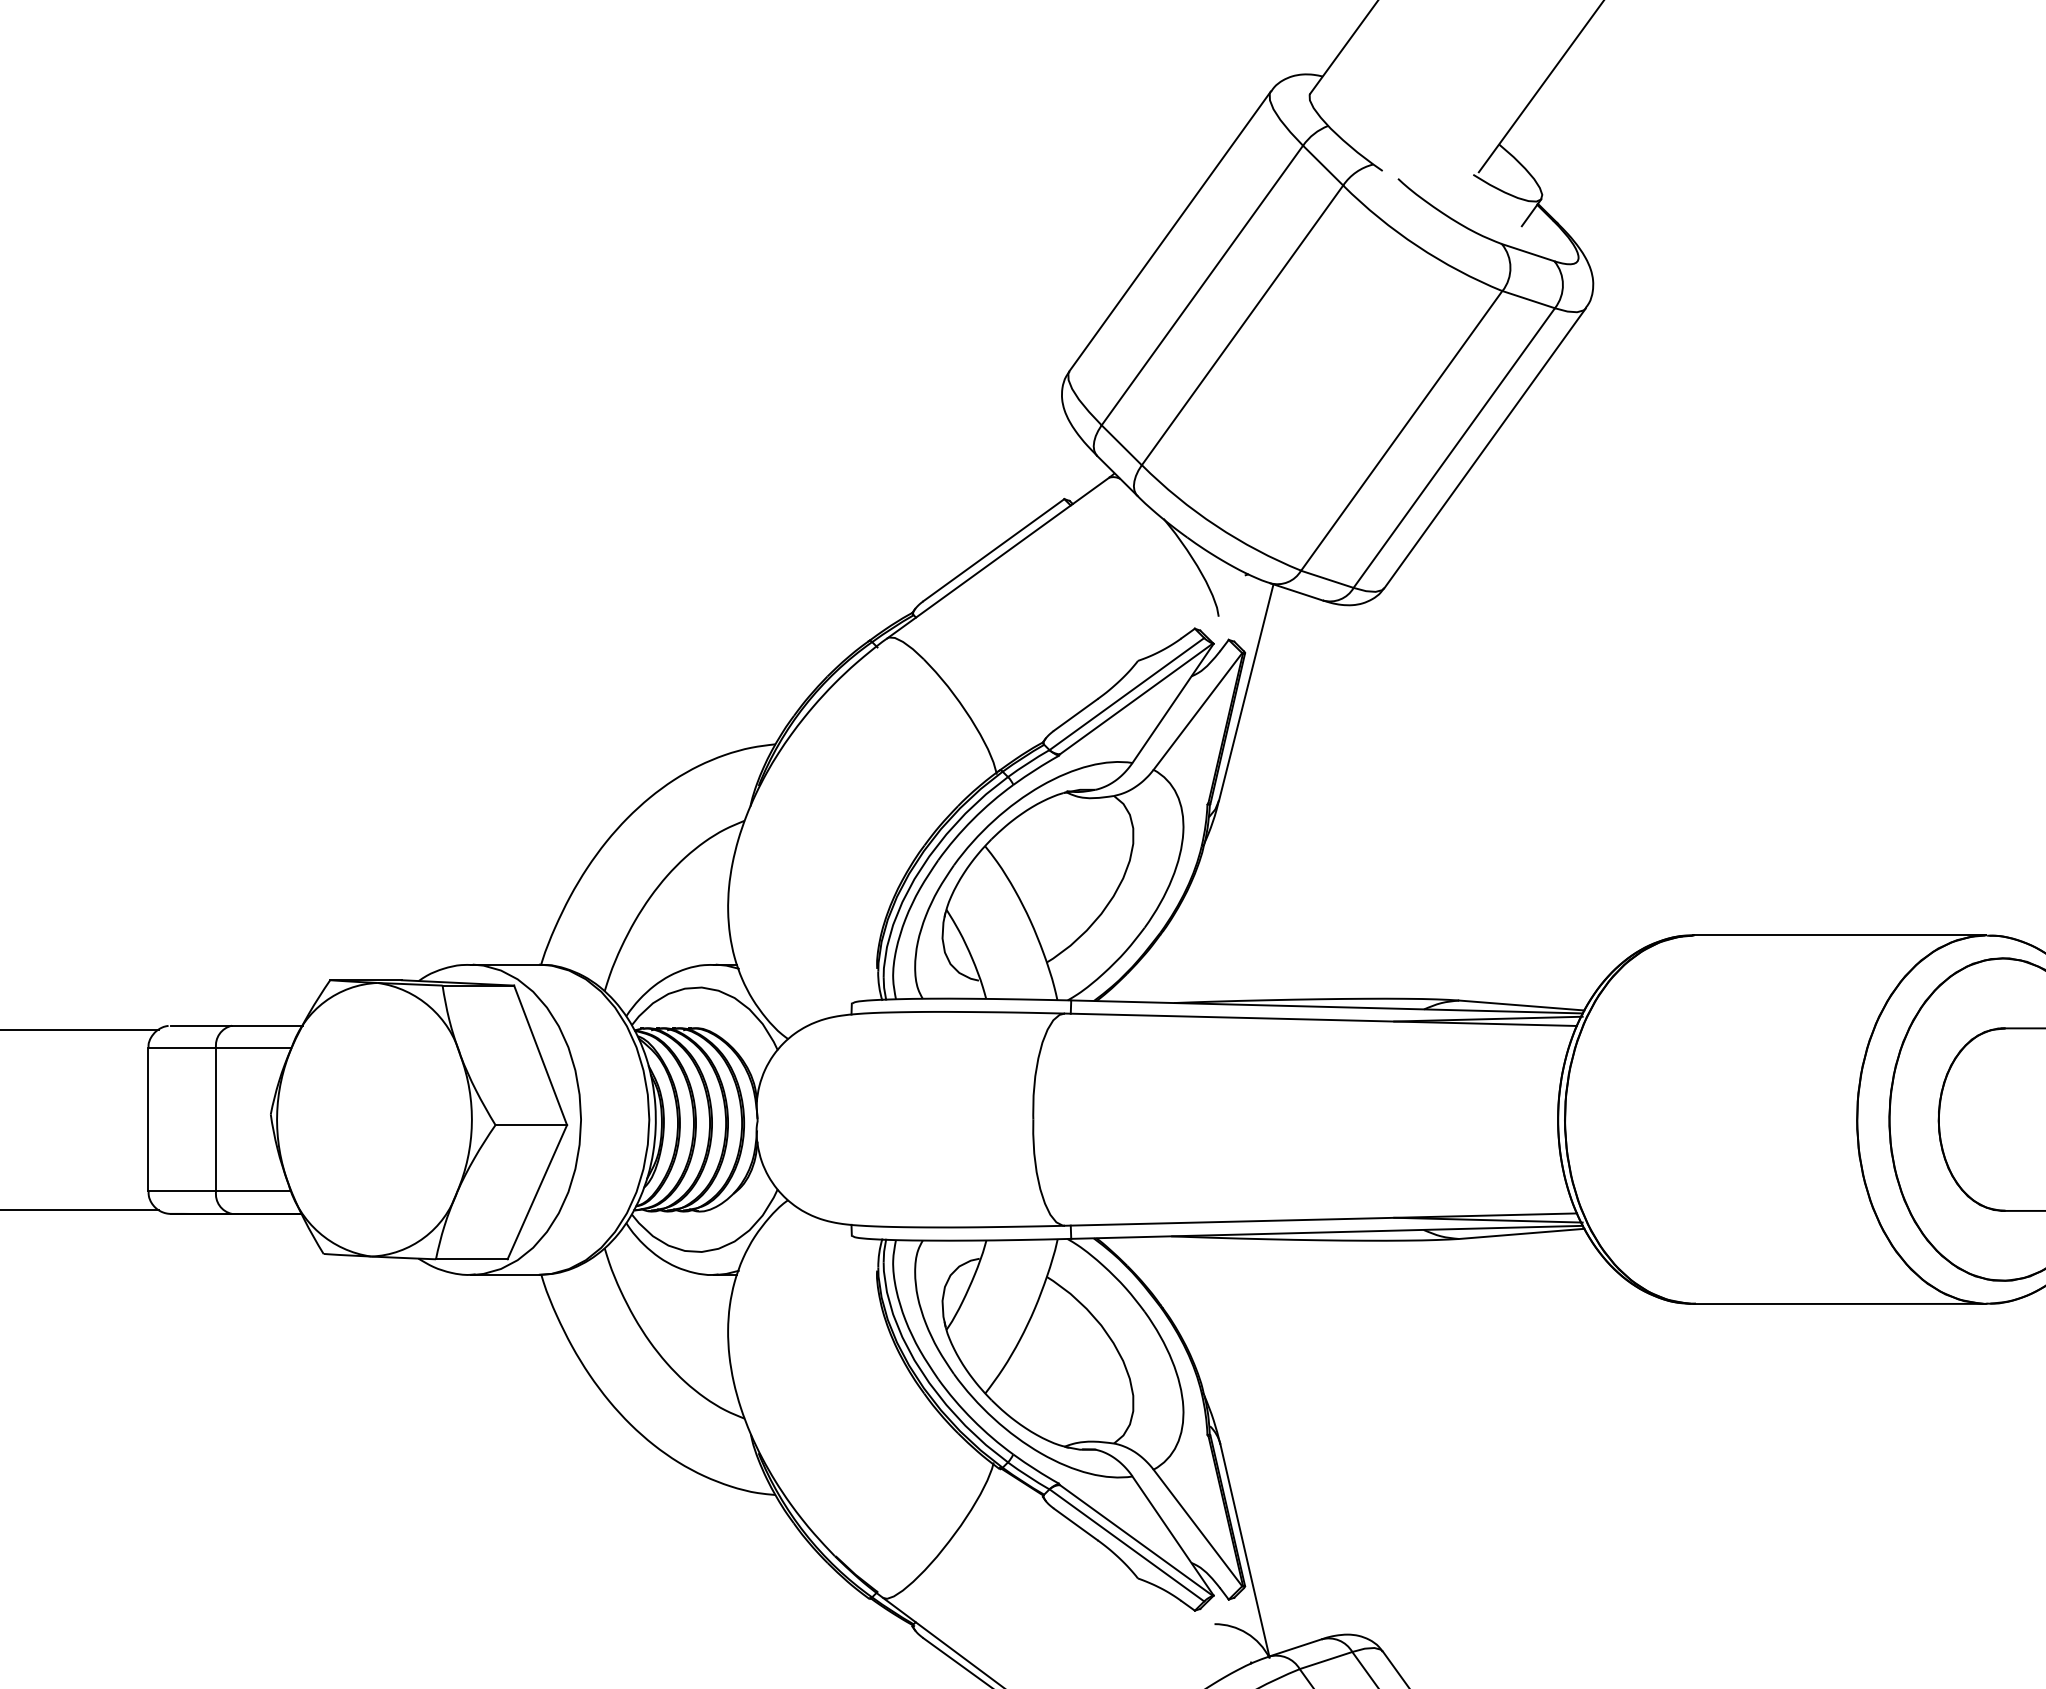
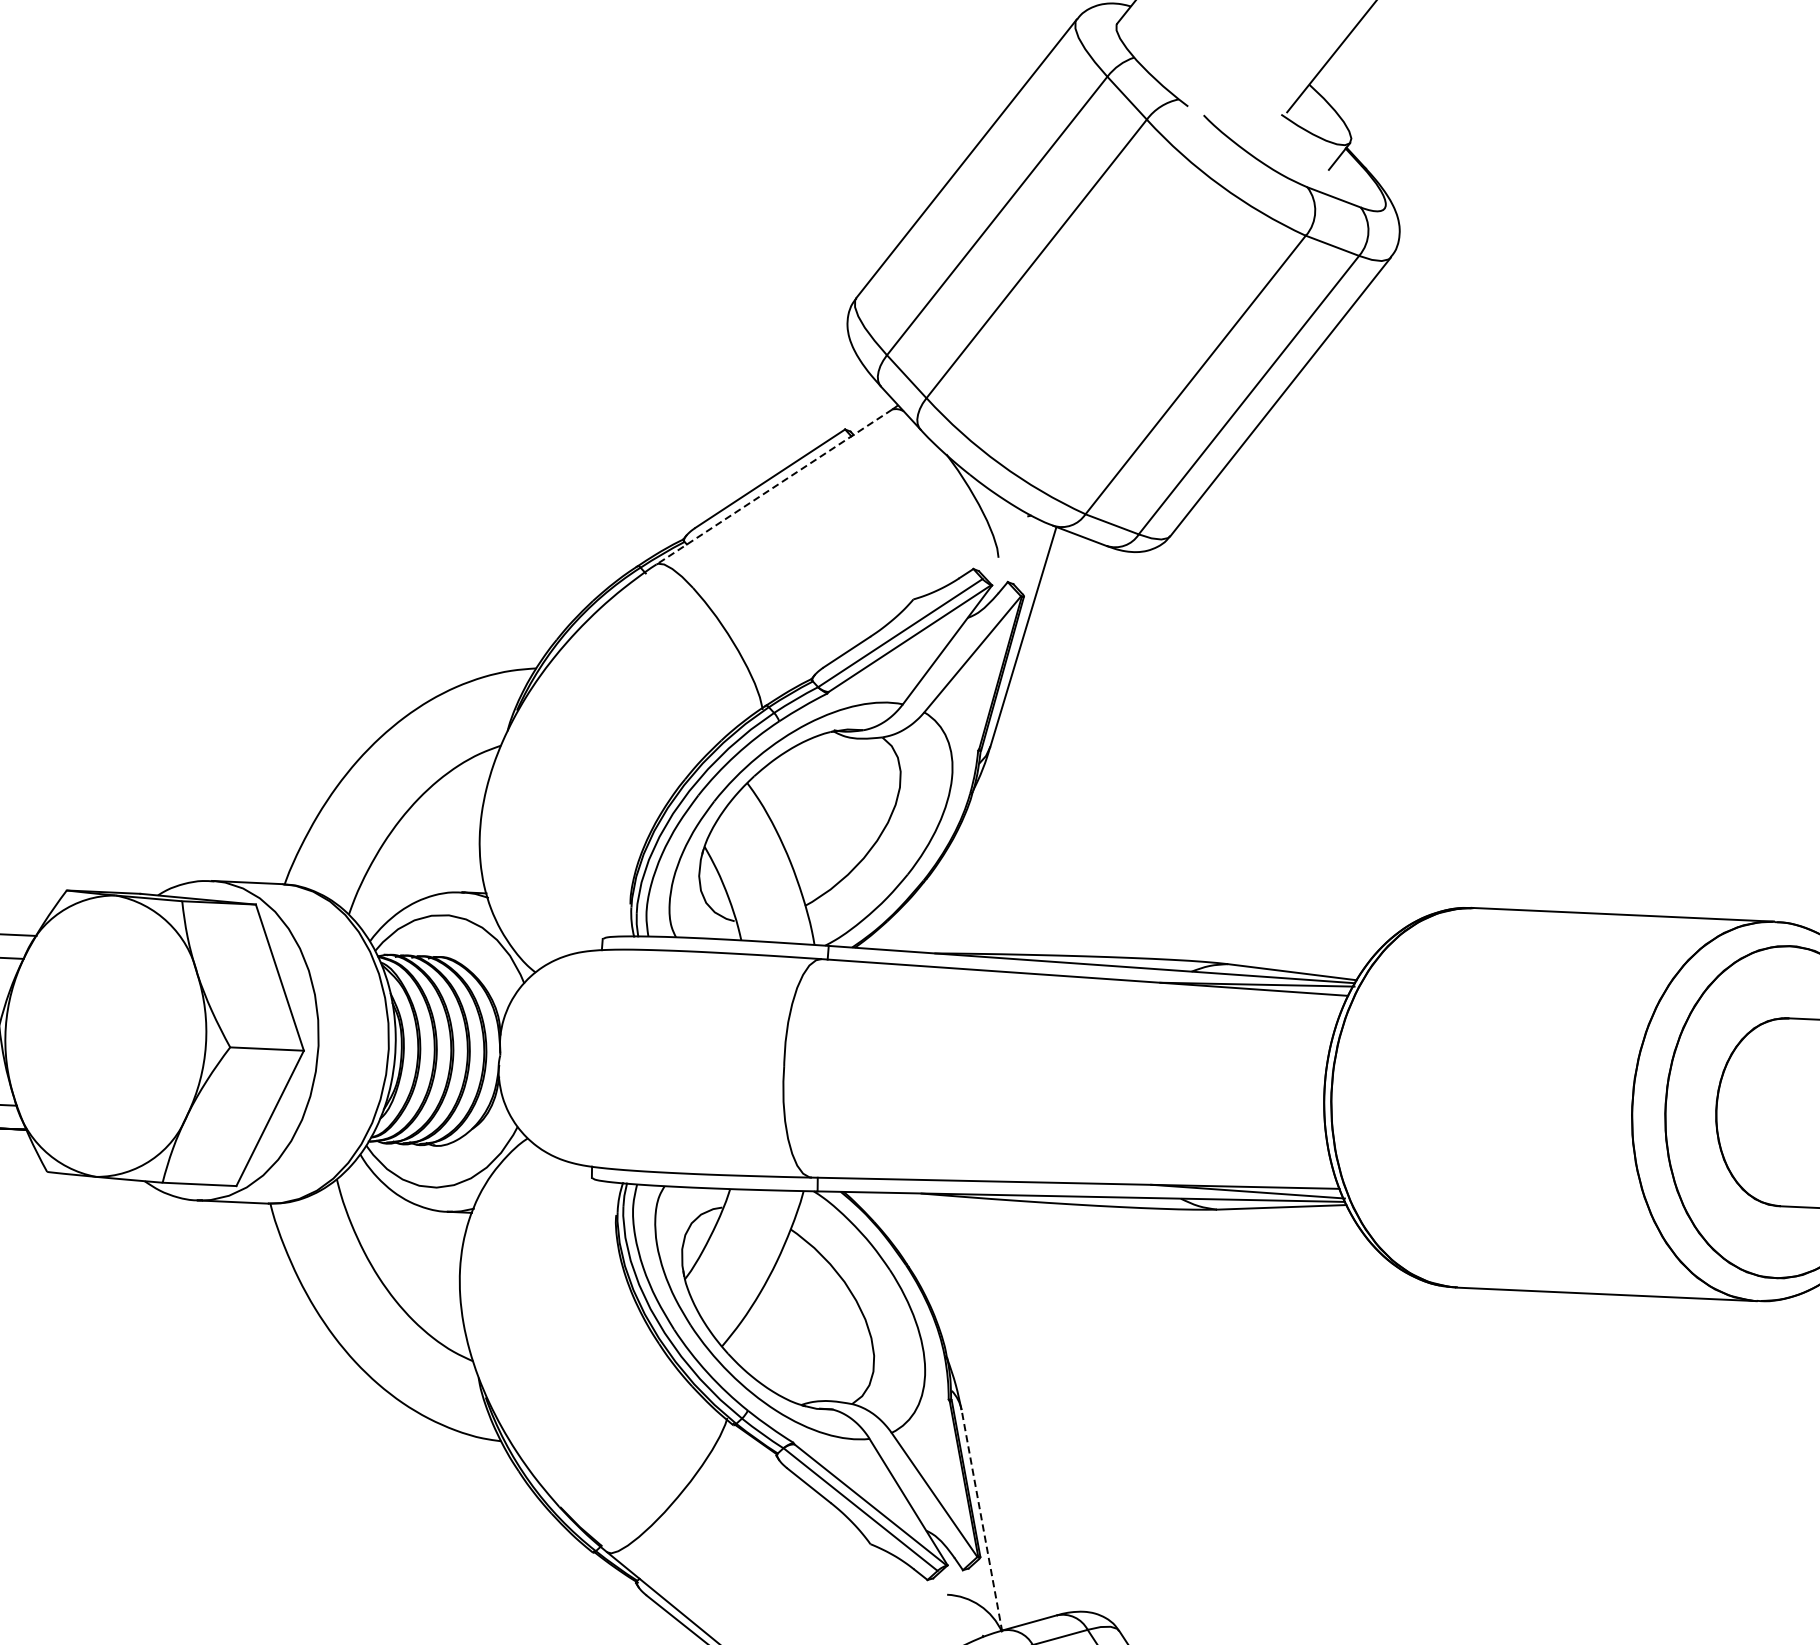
line: (998, 558) -> (774, 487), solid -> dashed
line: (1244, 1550) -> (981, 1520), solid -> dashed

